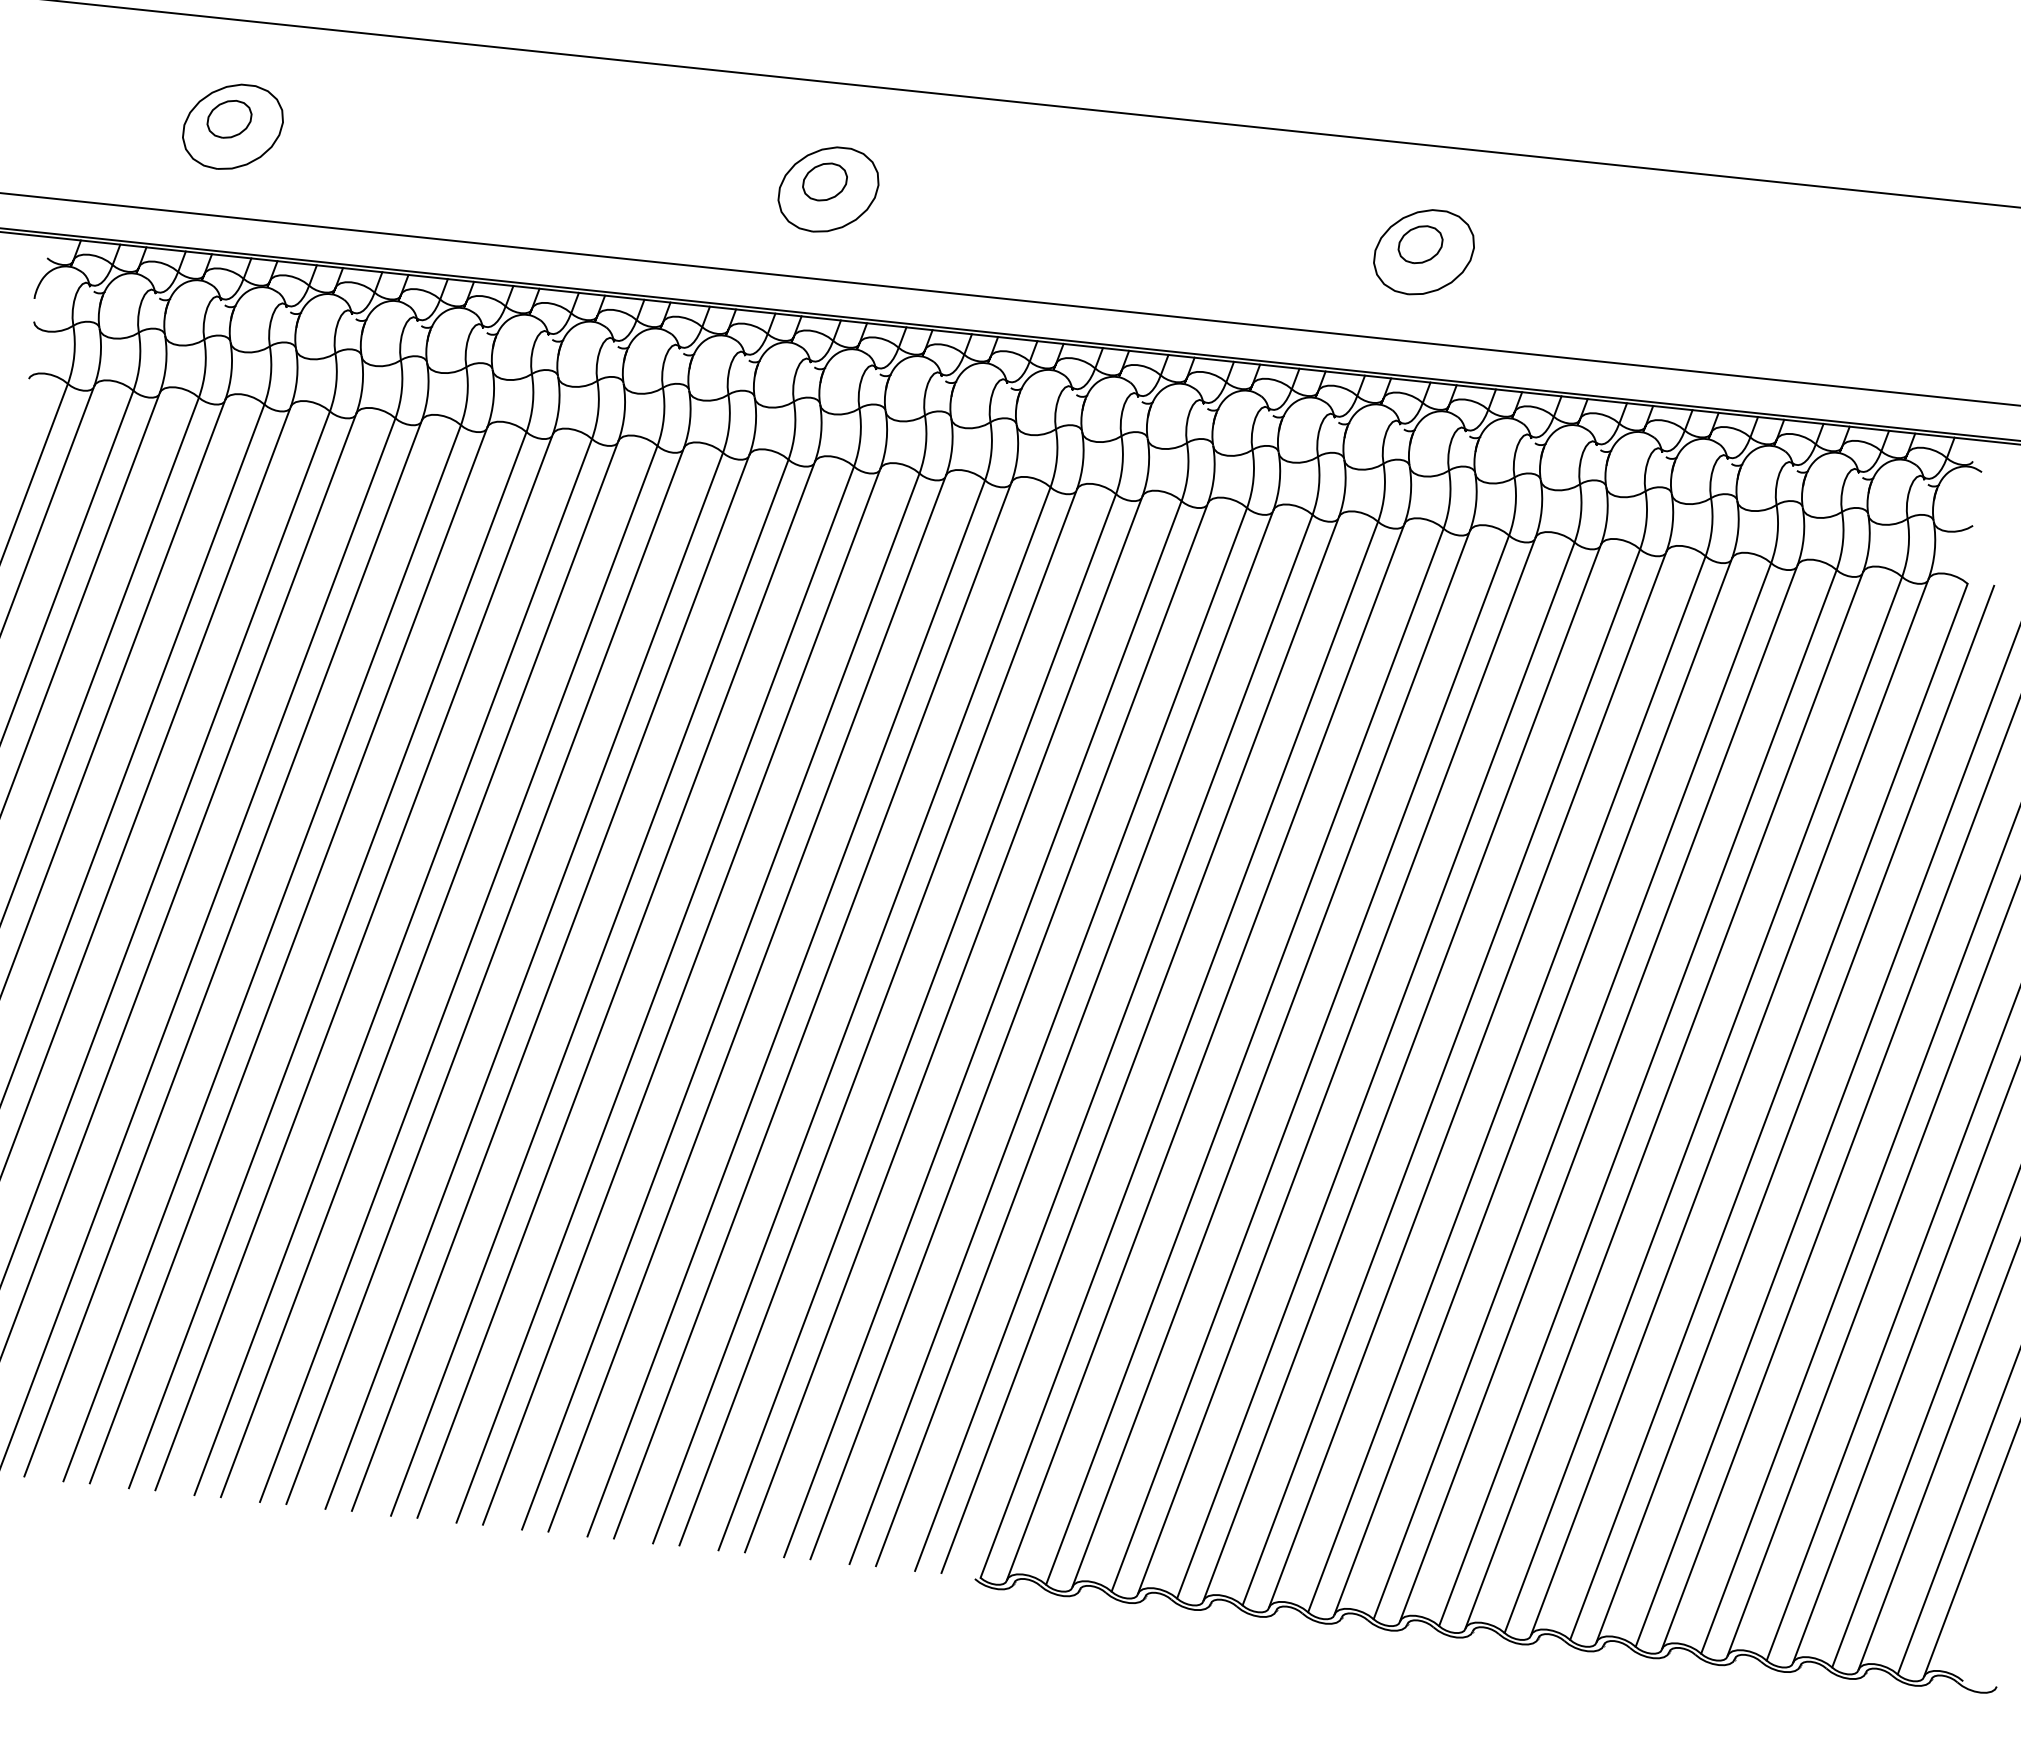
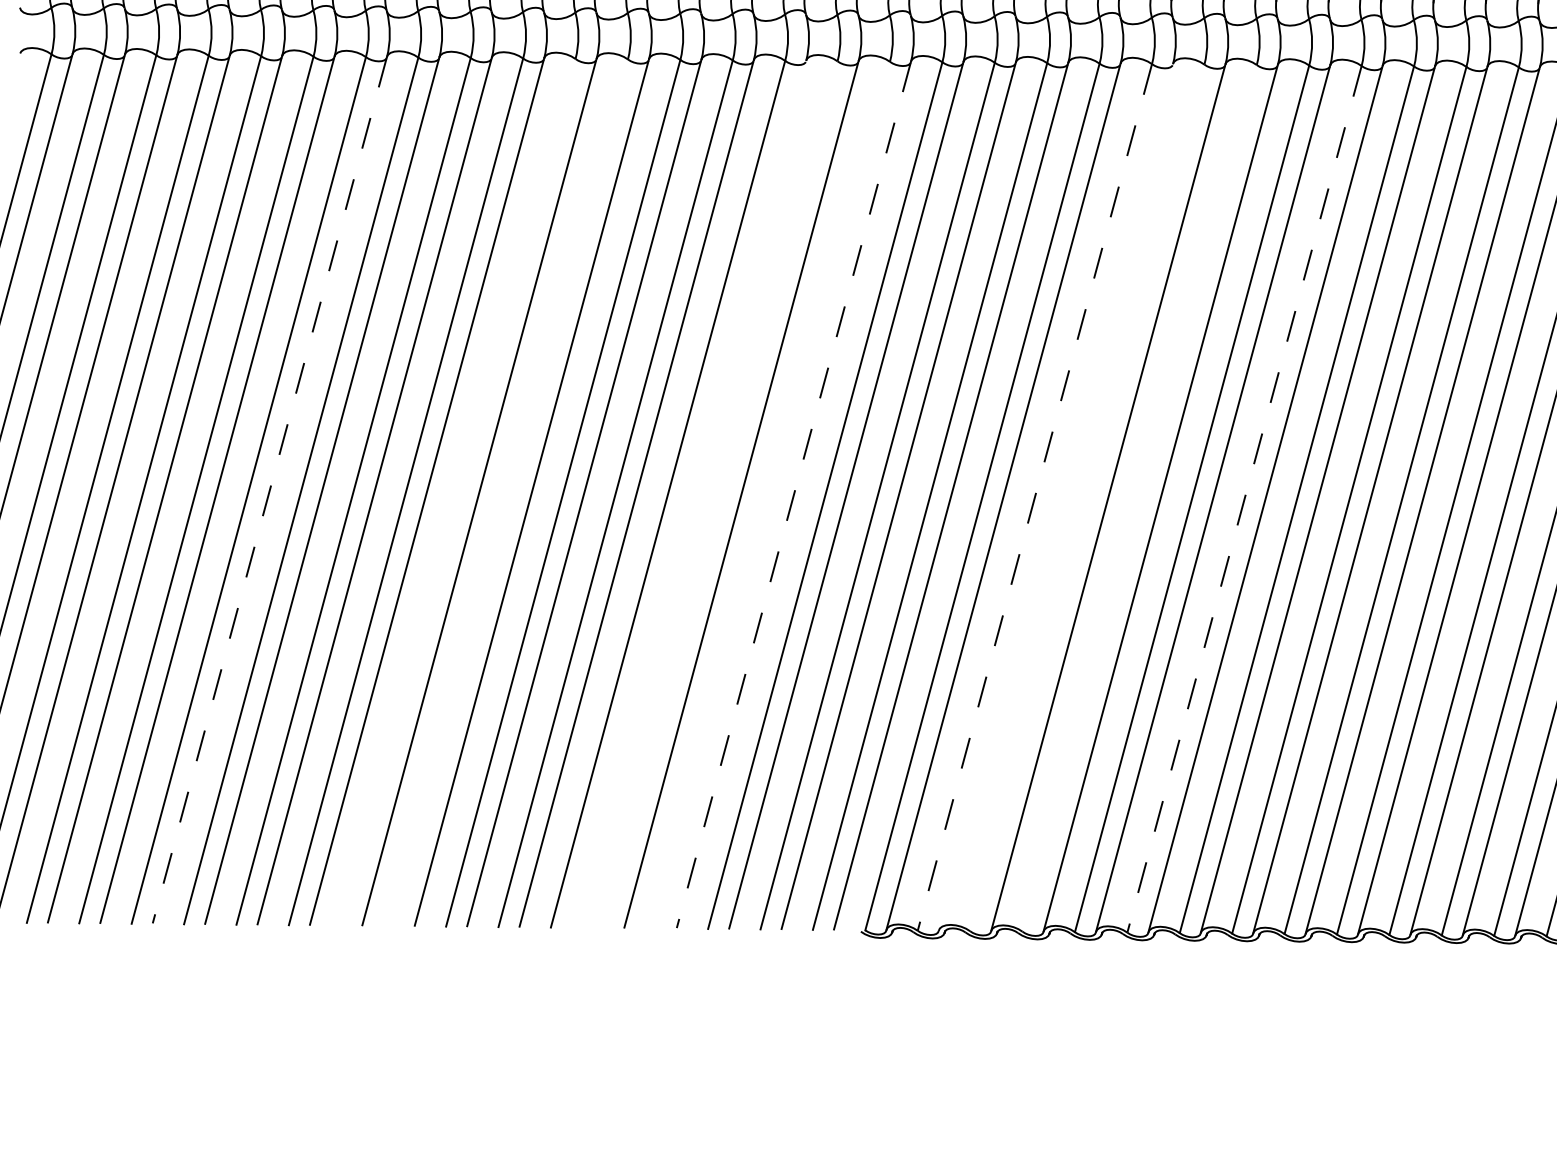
line: (288, 955) -> (269, 490), solid -> dashed
line: (524, 980) -> (458, 492), removed
line: (589, 987) -> (510, 492), removed
line: (812, 1010) -> (688, 493), removed
line: (851, 1015) -> (720, 494), removed
line: (917, 1022) -> (773, 495), removed
line: (943, 1024) -> (793, 494), solid -> dashed
line: (1244, 1057) -> (1034, 498), solid -> dashed
line: (1271, 1058) -> (1056, 496), removed
line: (1310, 1063) -> (1087, 497), removed
line: (1375, 1070) -> (1139, 498), removed
line: (1506, 1084) -> (1244, 499), solid -> dashed

